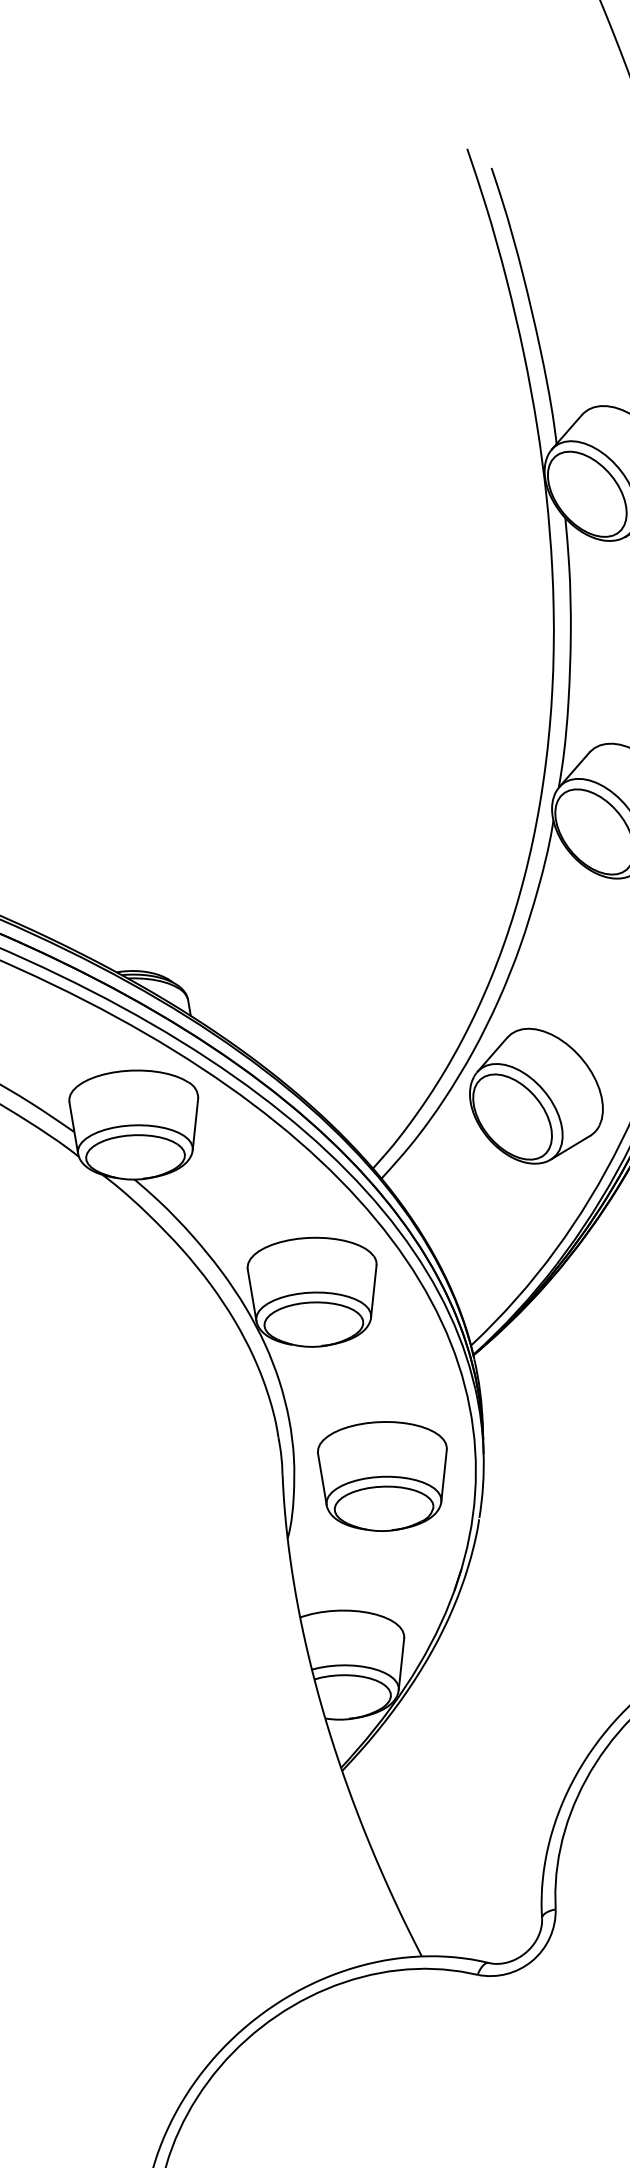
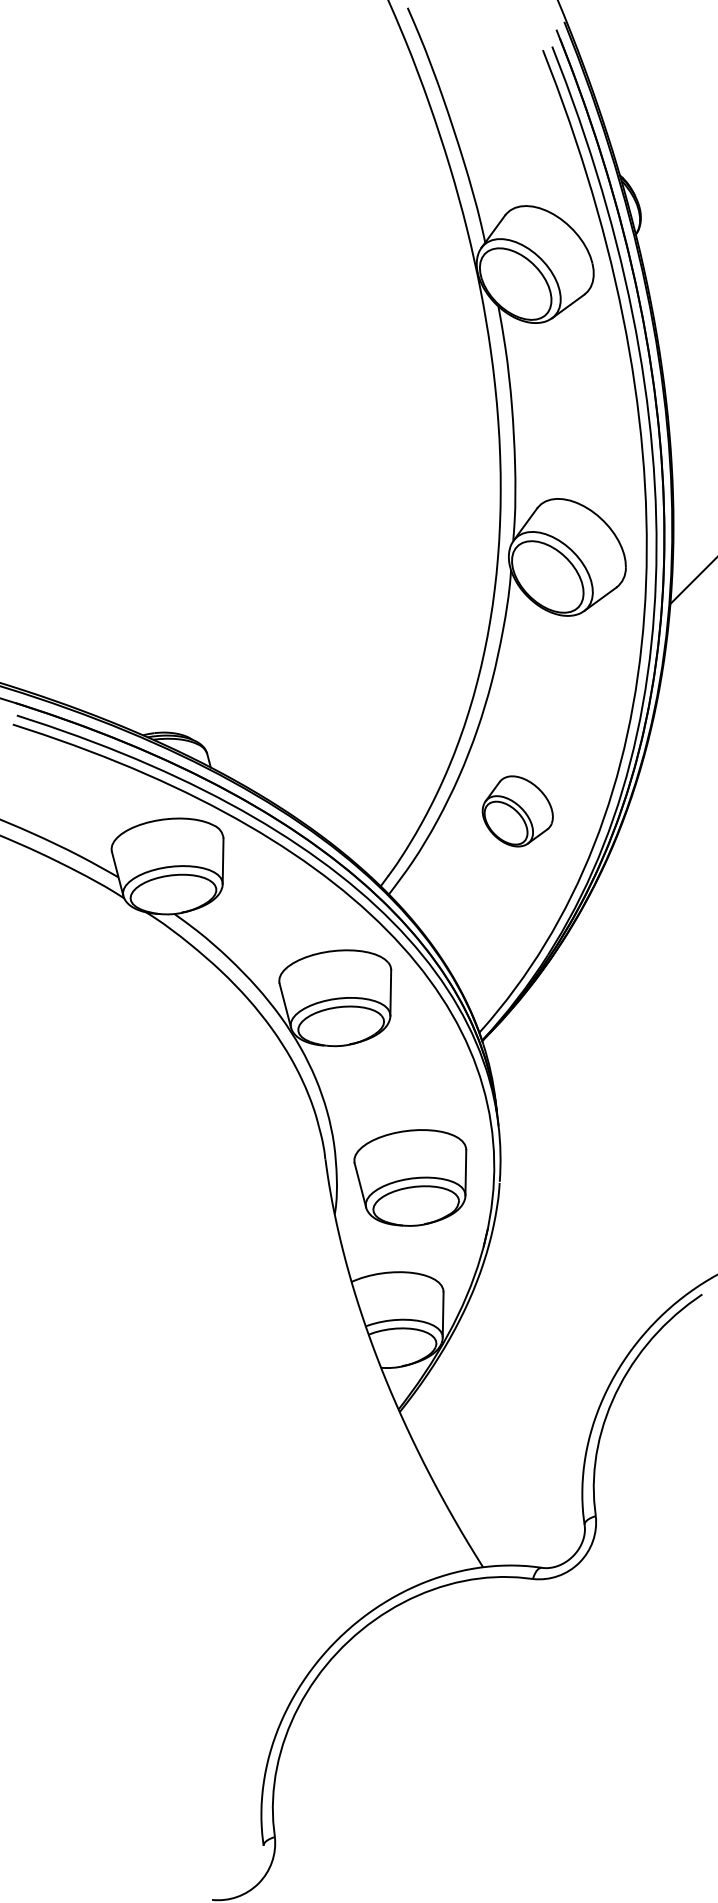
part: (536, 1096) -> (517, 811), size x0.6
part: (380, 1475) -> (410, 1177), moved

